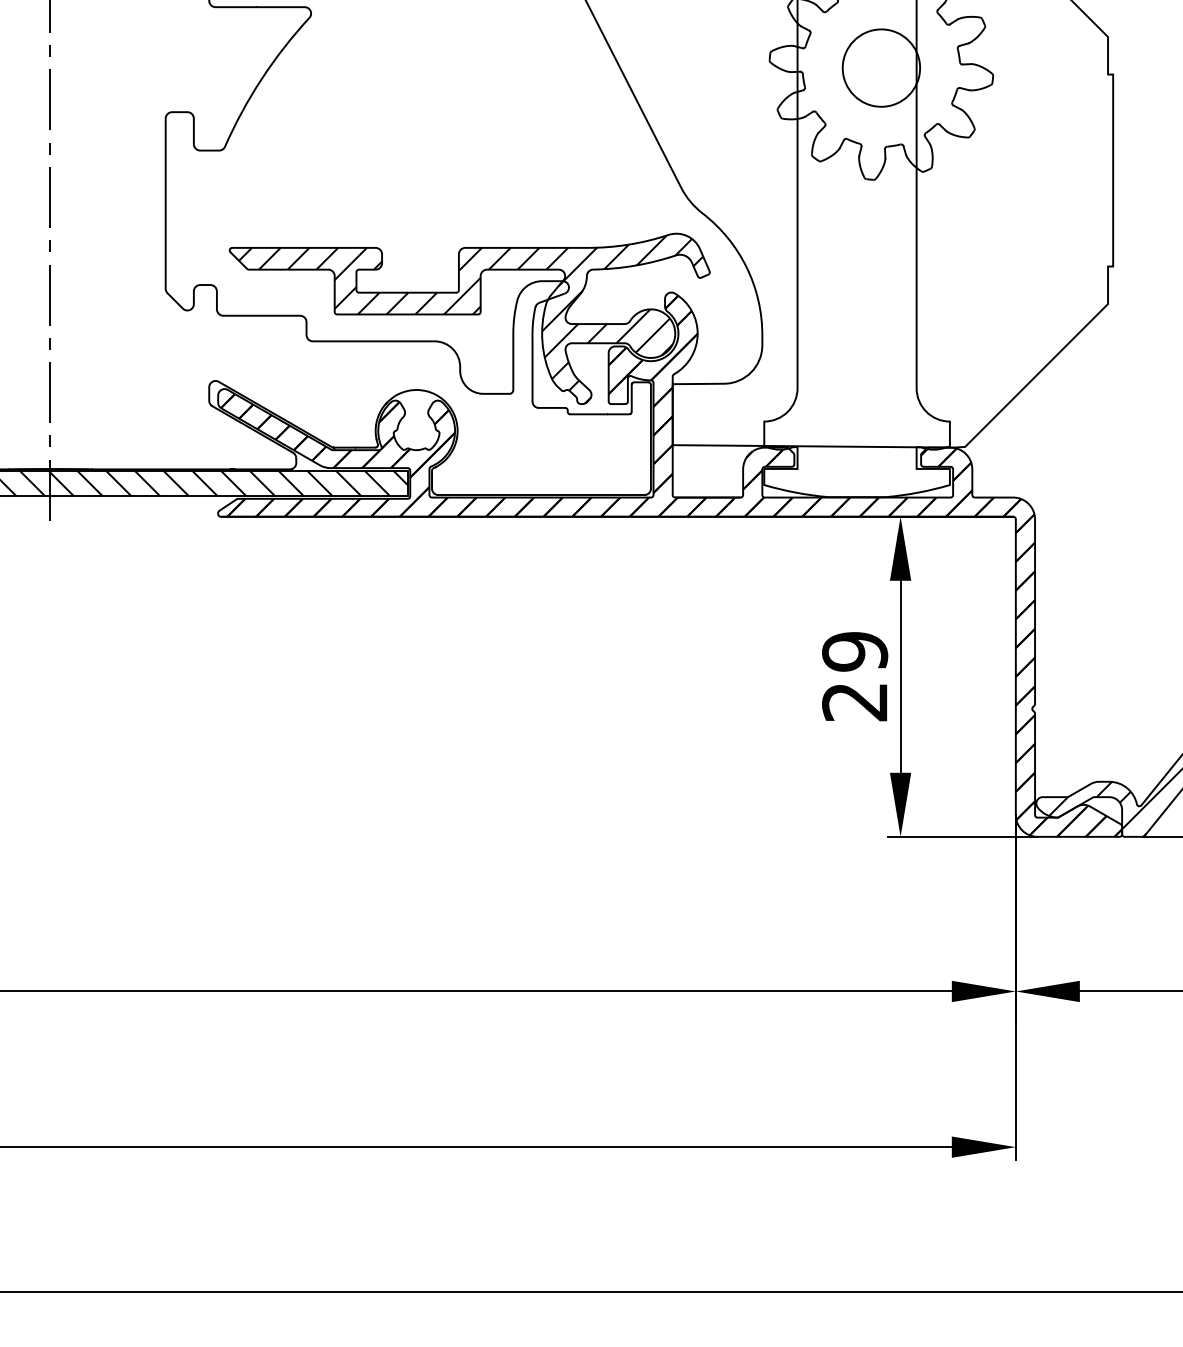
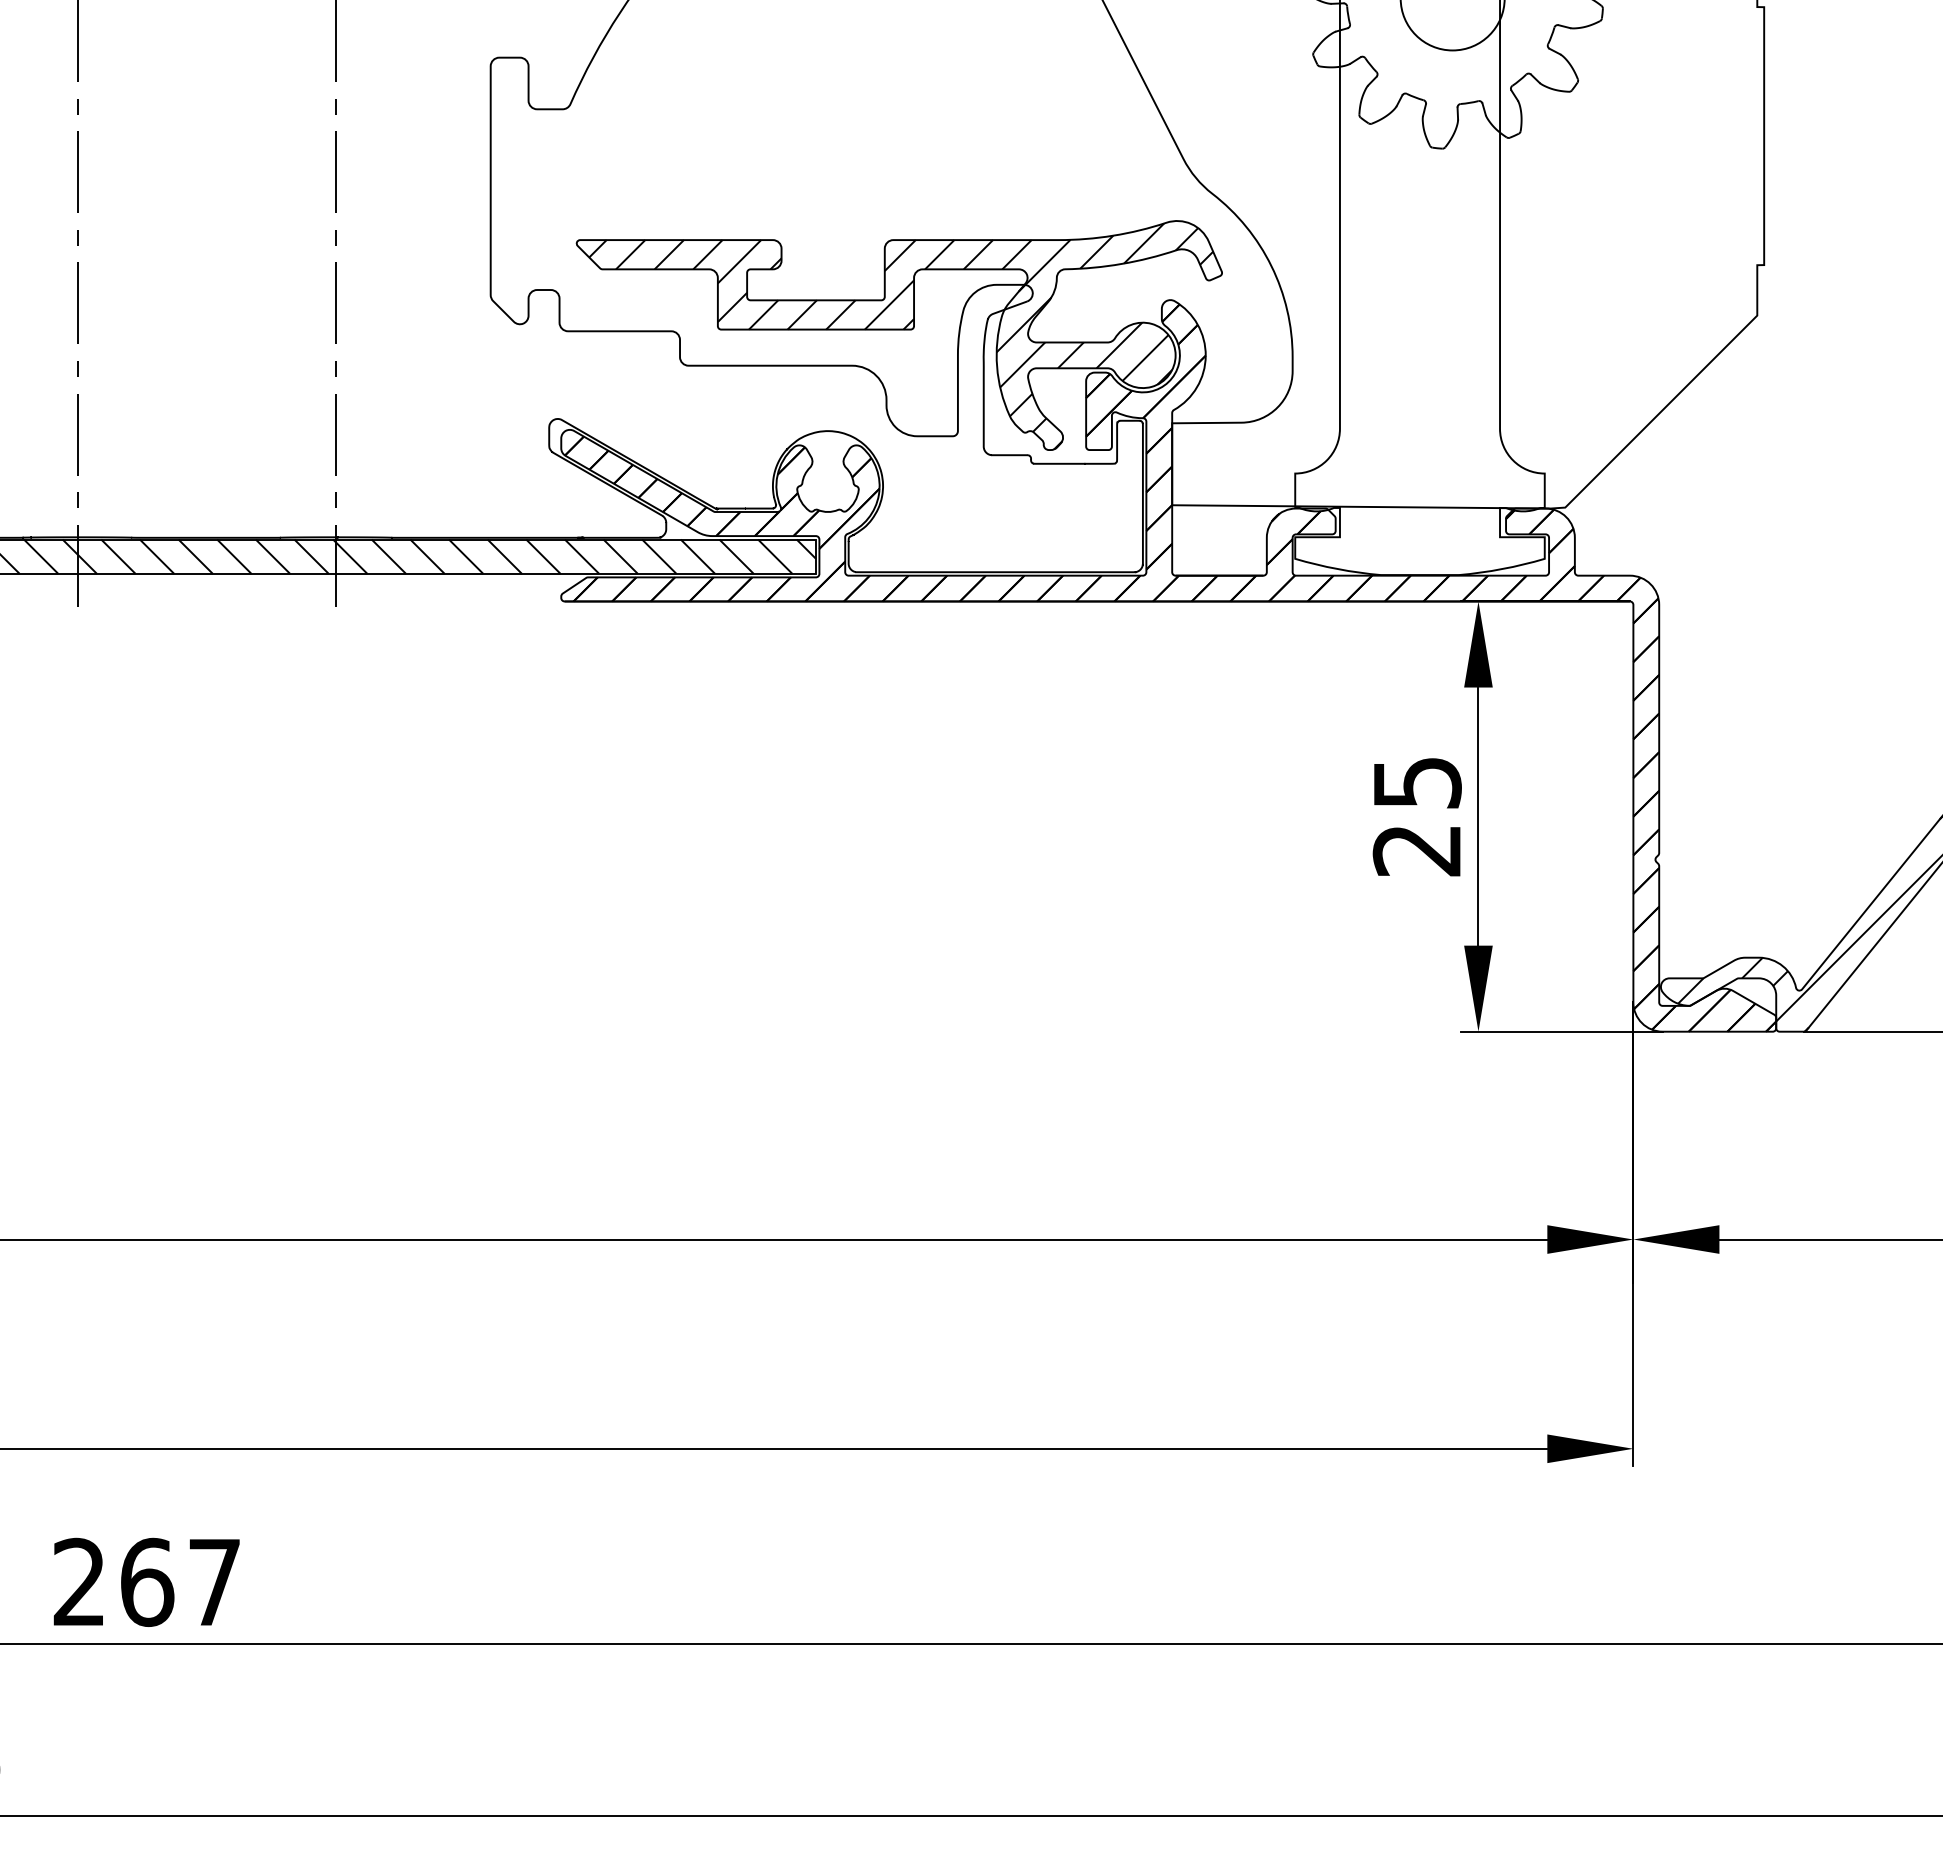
text: (854, 651) -> (1416, 782), 29 -> 25

